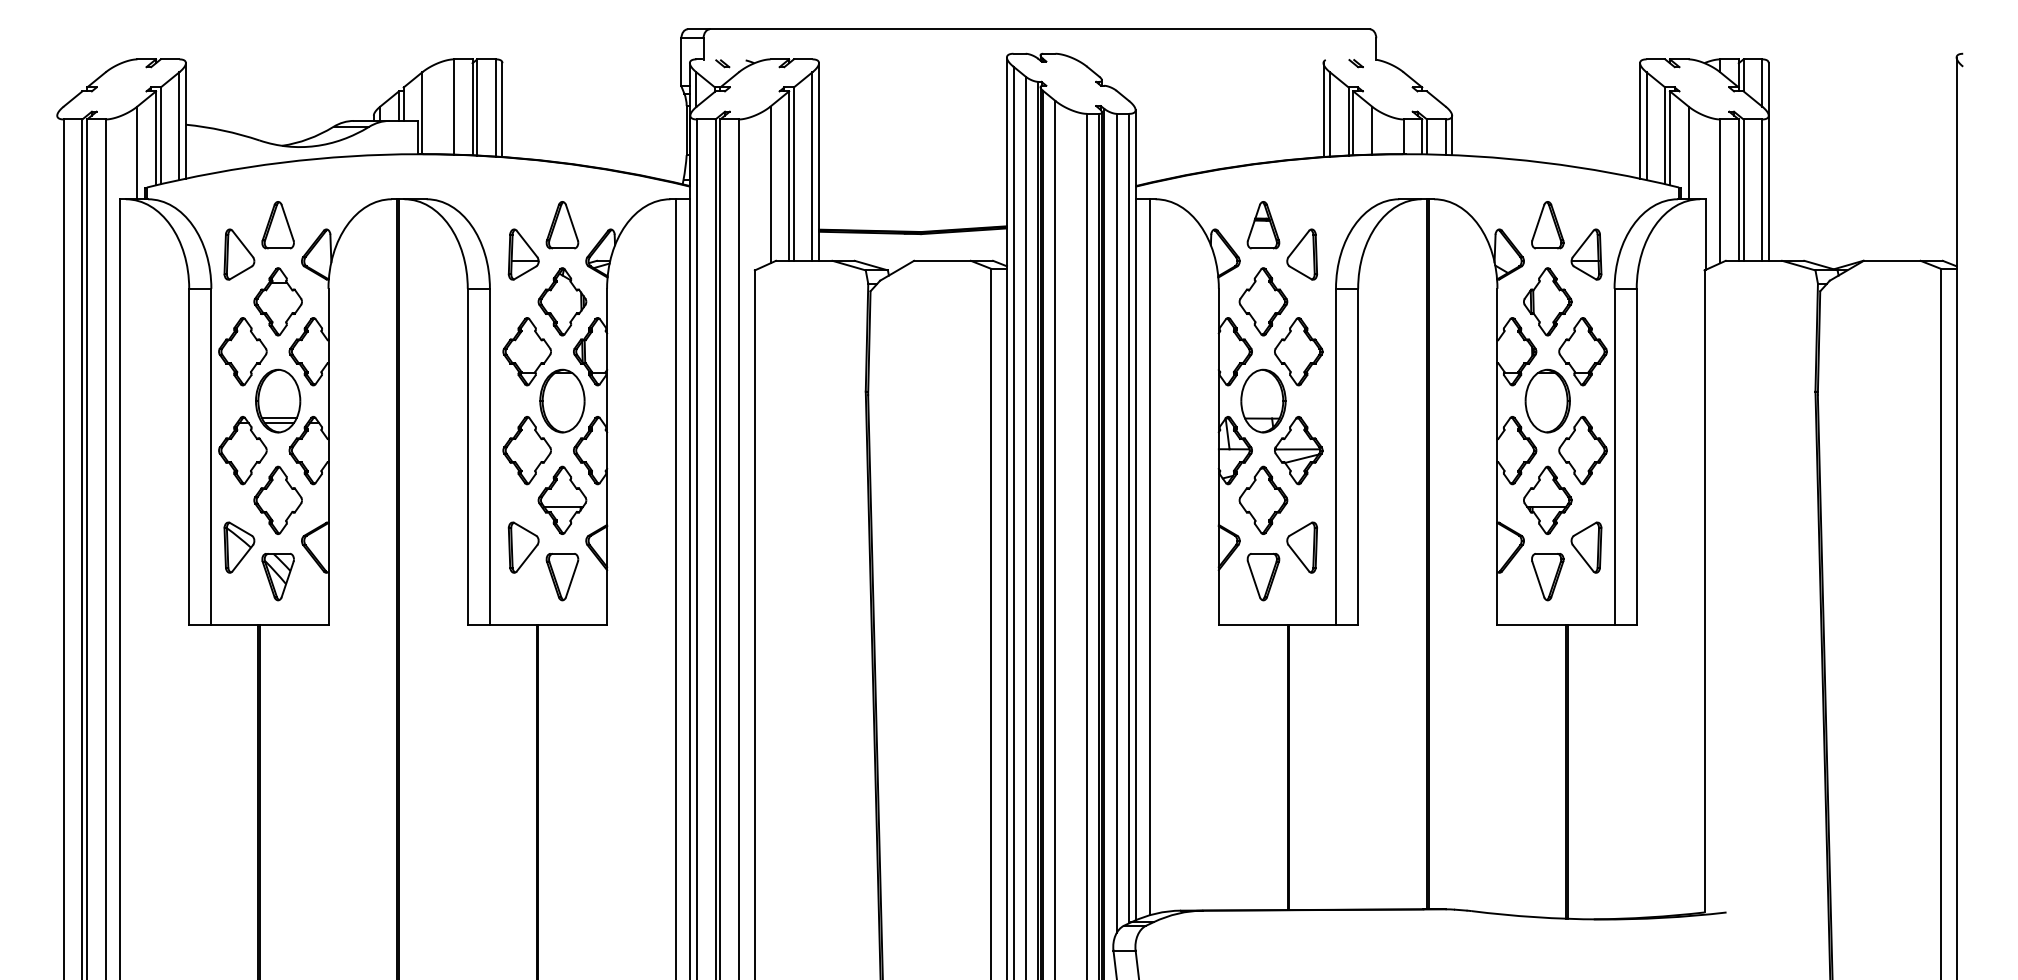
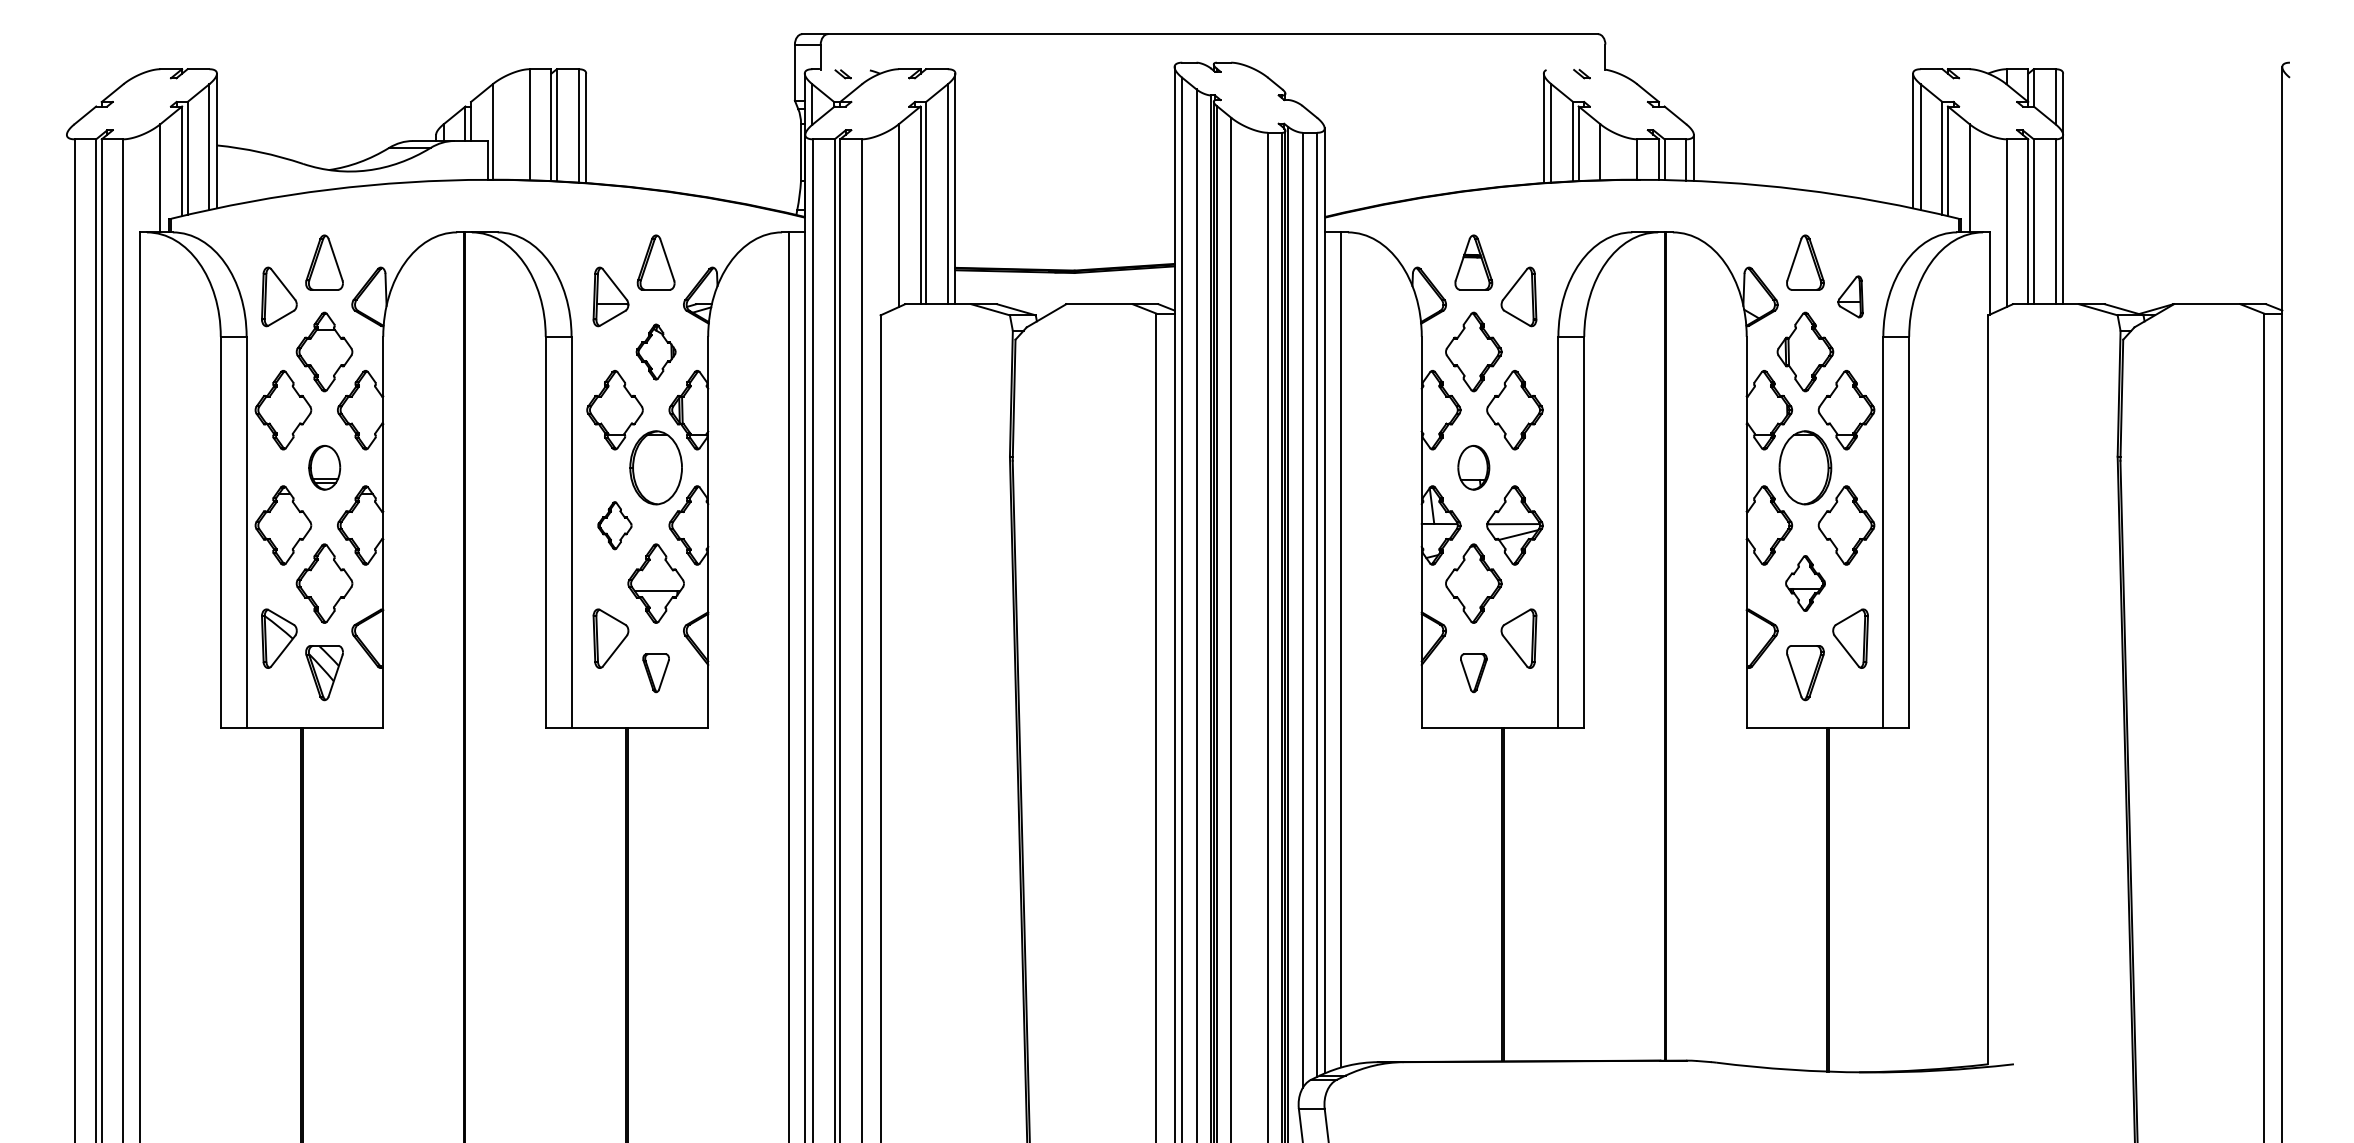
part: (1586, 254) -> (1850, 296), size x0.7
part: (562, 301) -> (656, 351), size x0.7
part: (278, 400) -> (324, 467), size x0.6
part: (1263, 400) -> (1473, 467), size x0.6
part: (526, 450) -> (614, 525), size x0.6
part: (1547, 499) -> (1805, 582), size x0.7
part: (562, 577) -> (656, 673), size x0.7
part: (1263, 577) -> (1473, 673), size x0.7

